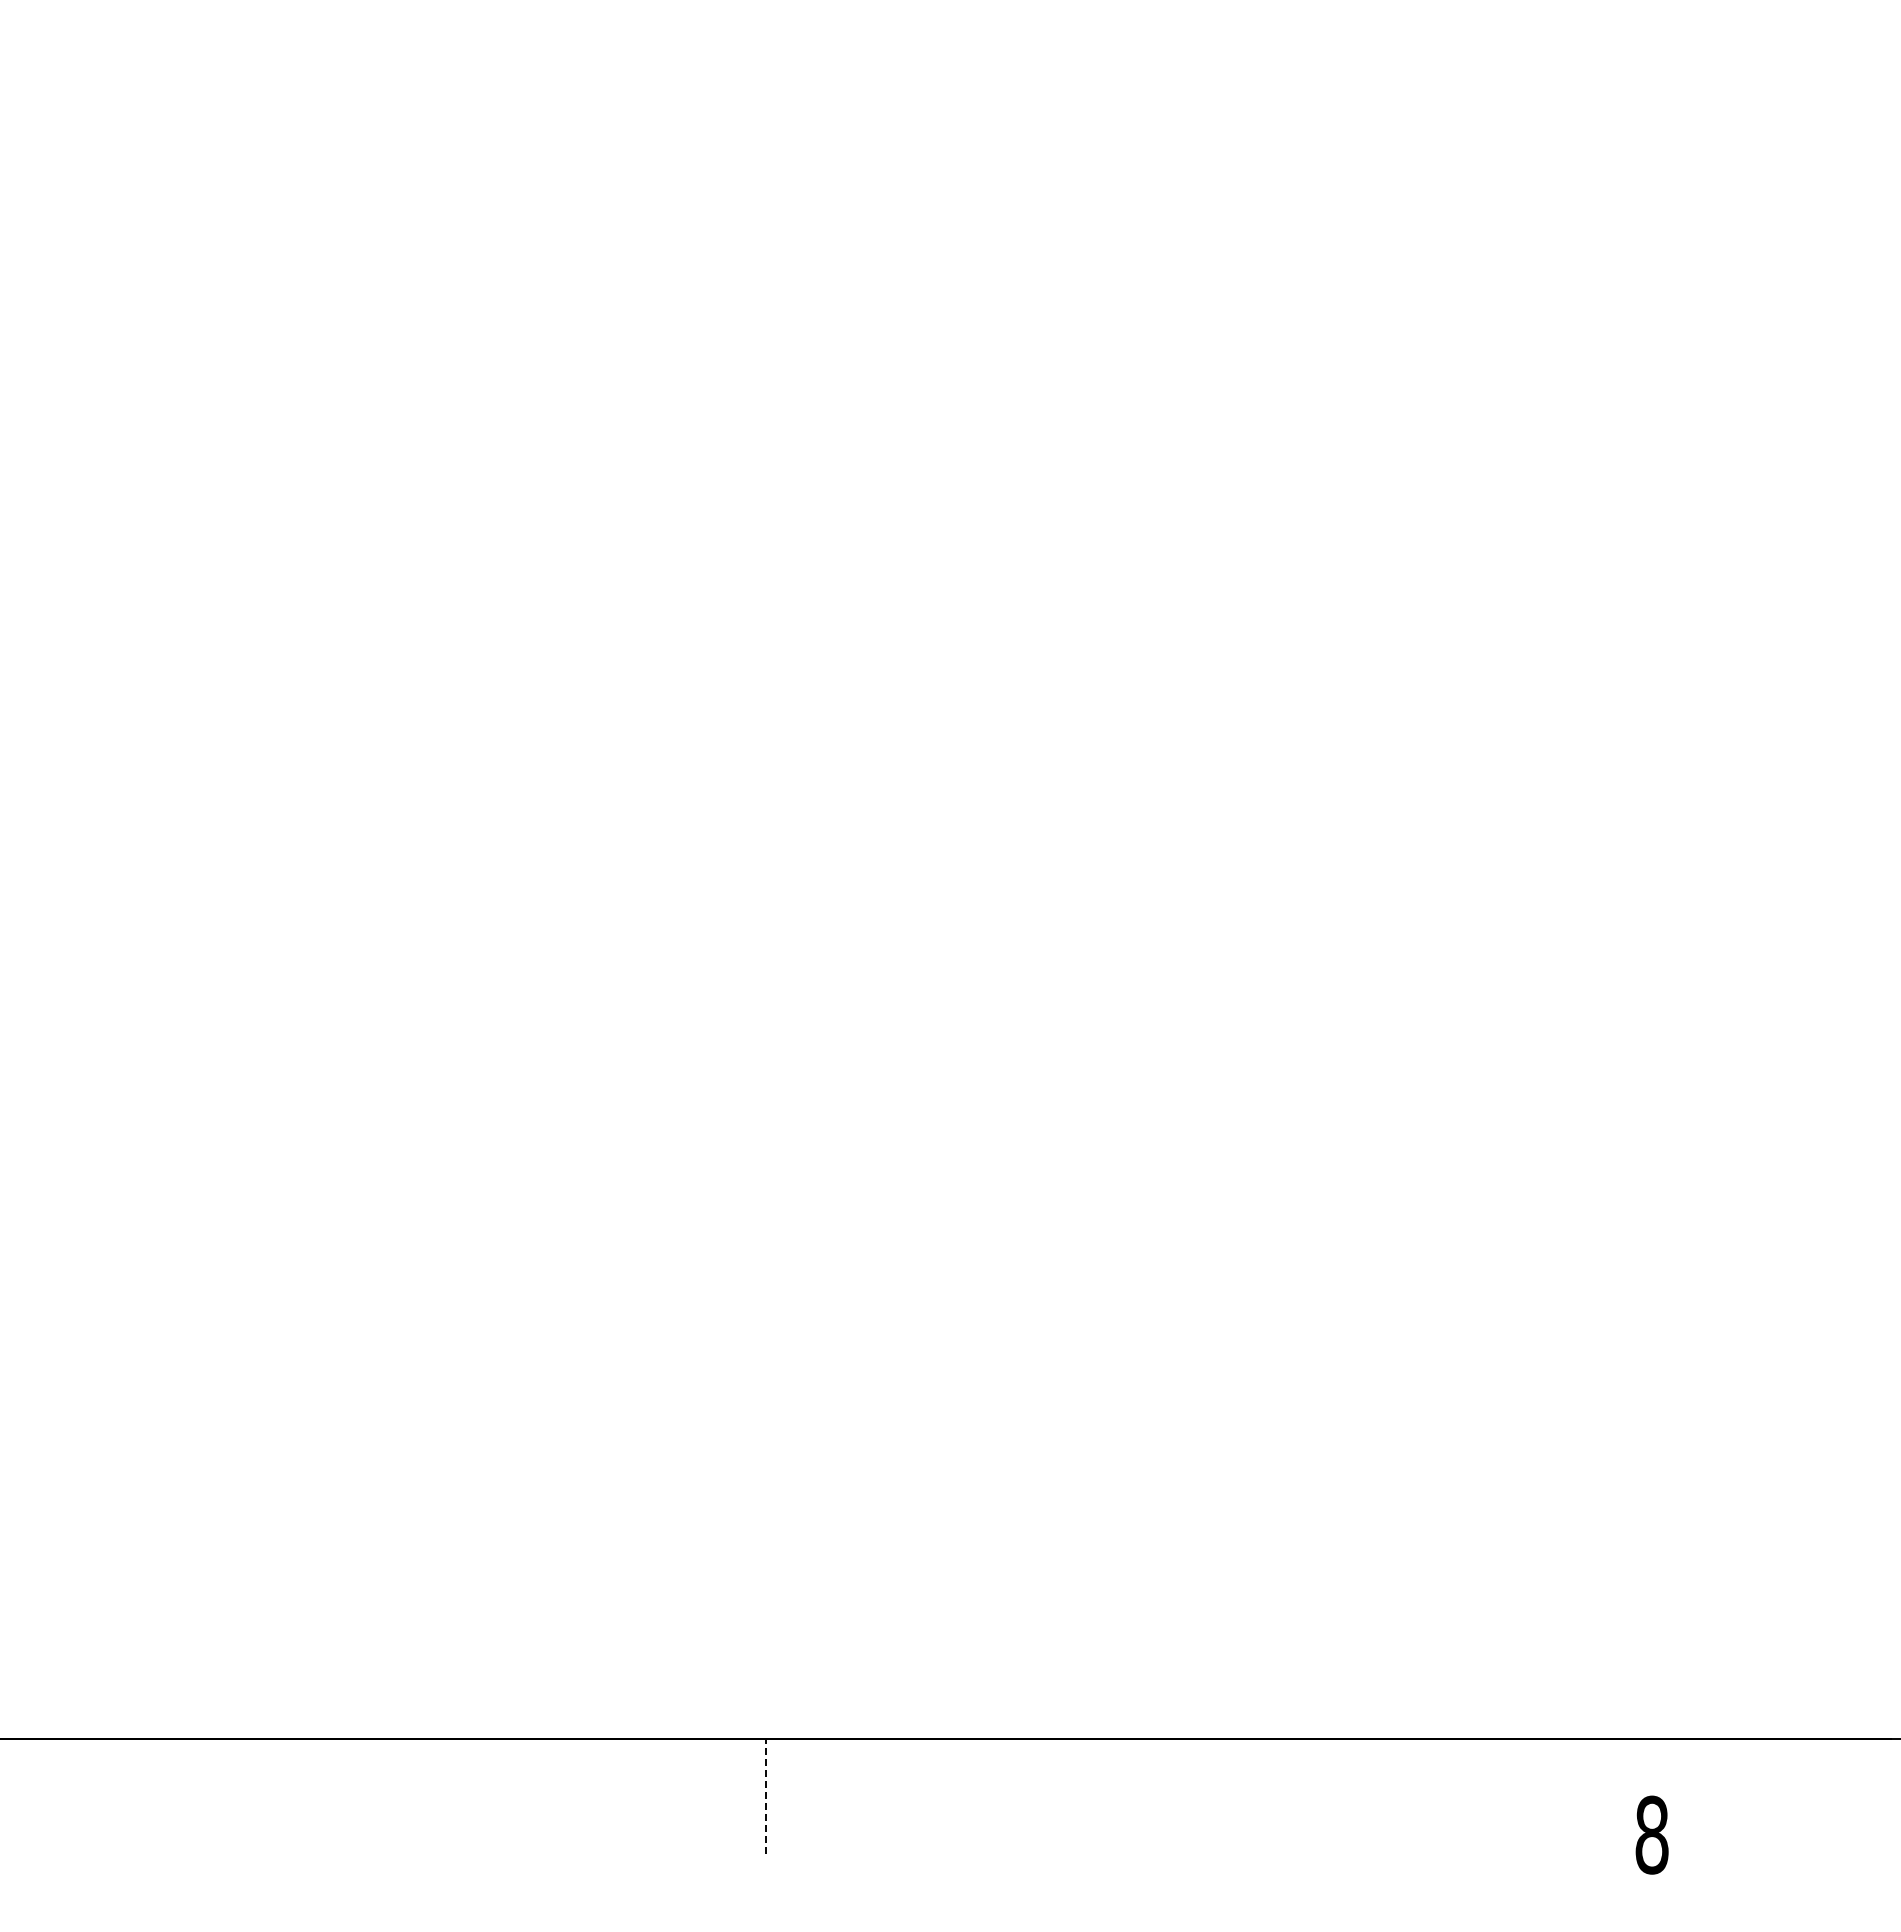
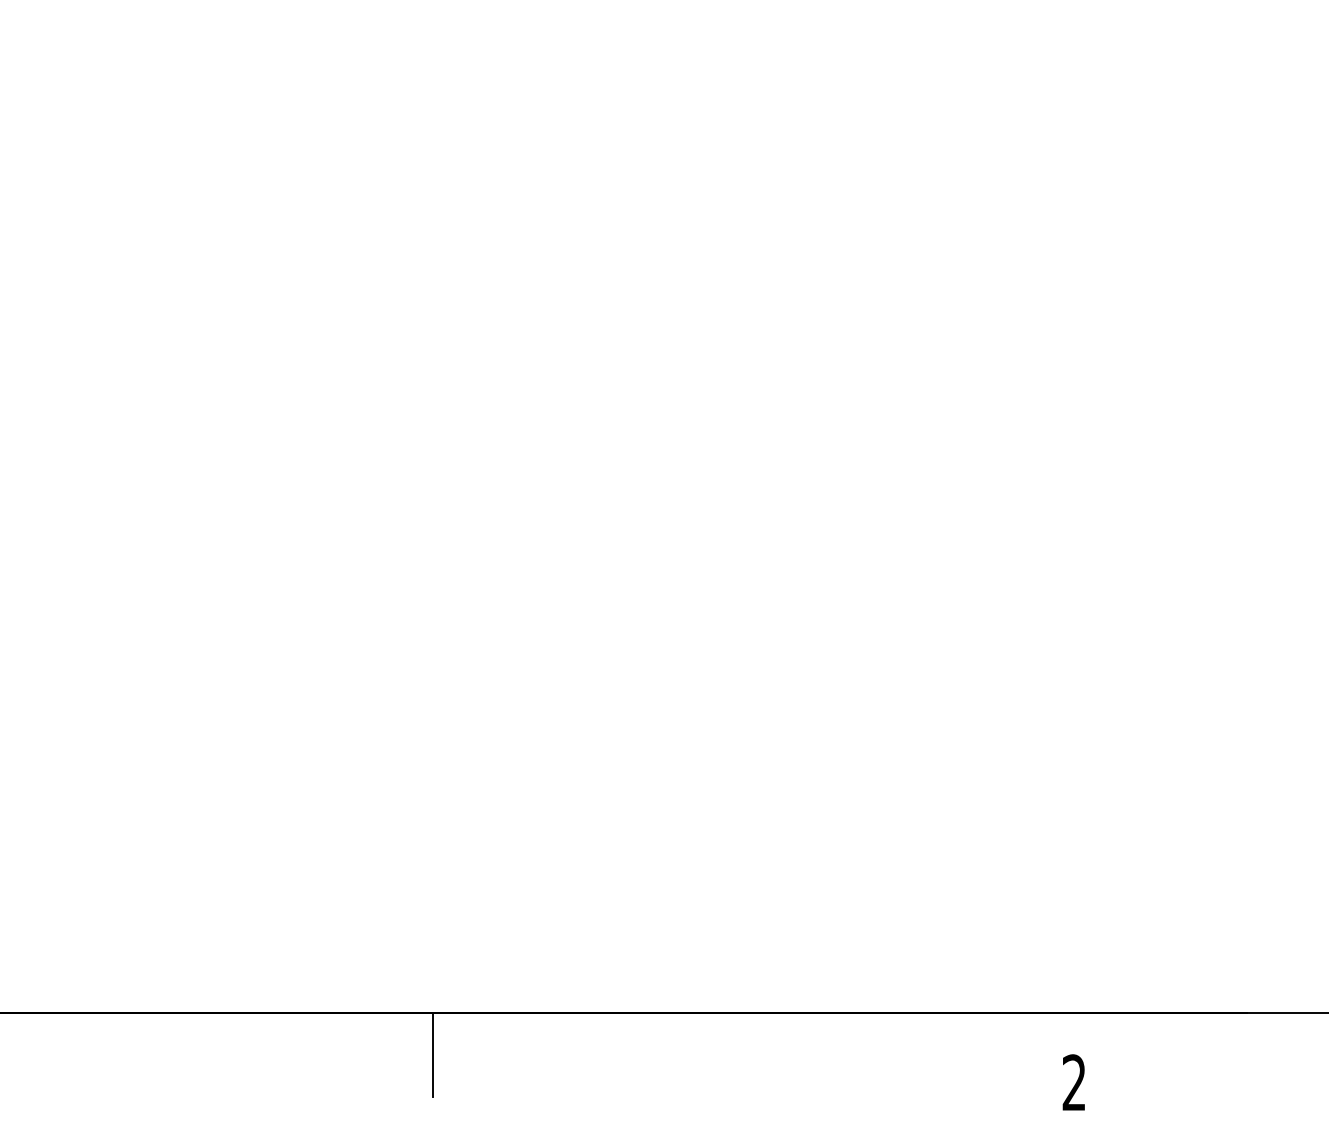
line: (766, 1796) -> (433, 1054), dashed -> solid
text: (1651, 1834) -> (1073, 1082), 8 -> 2

